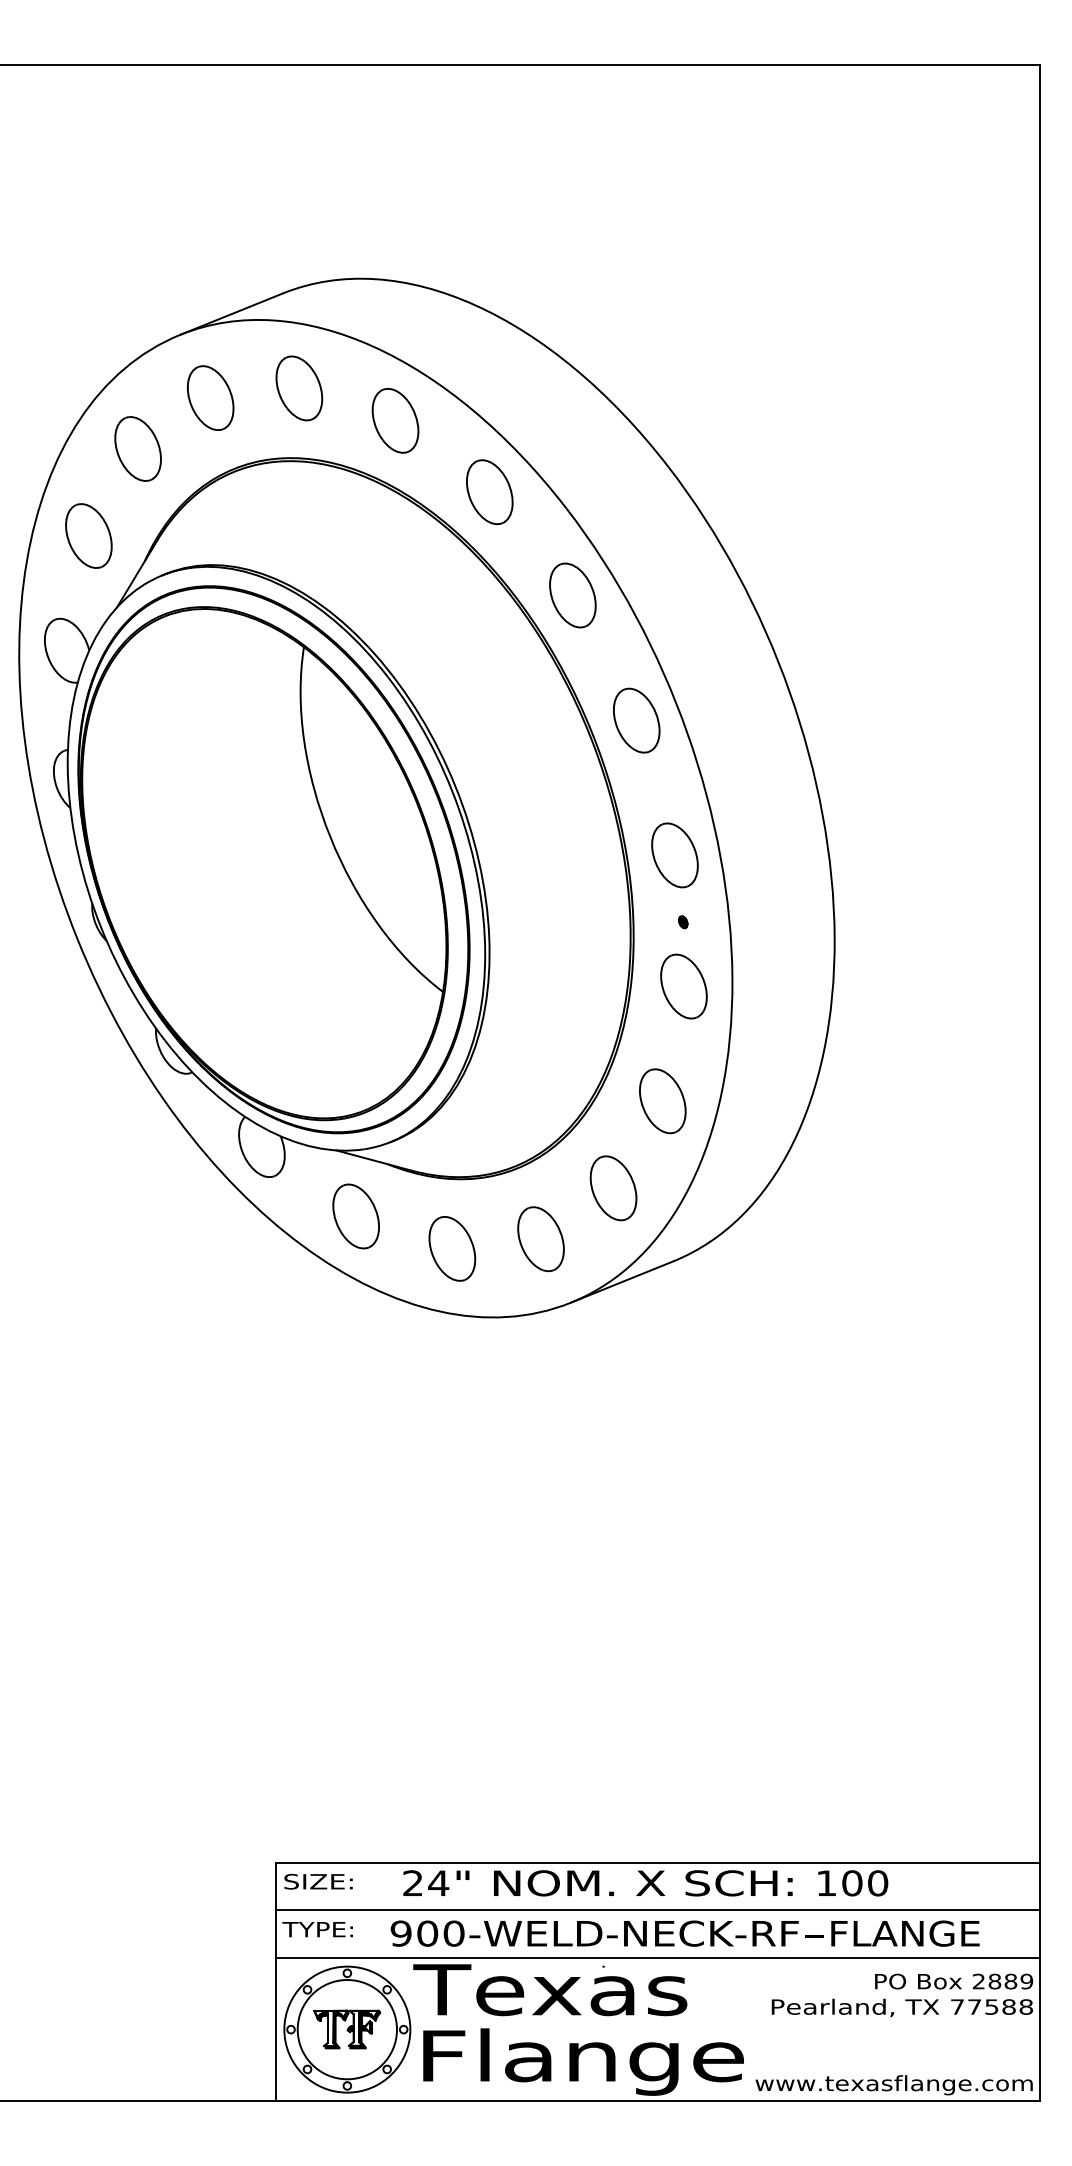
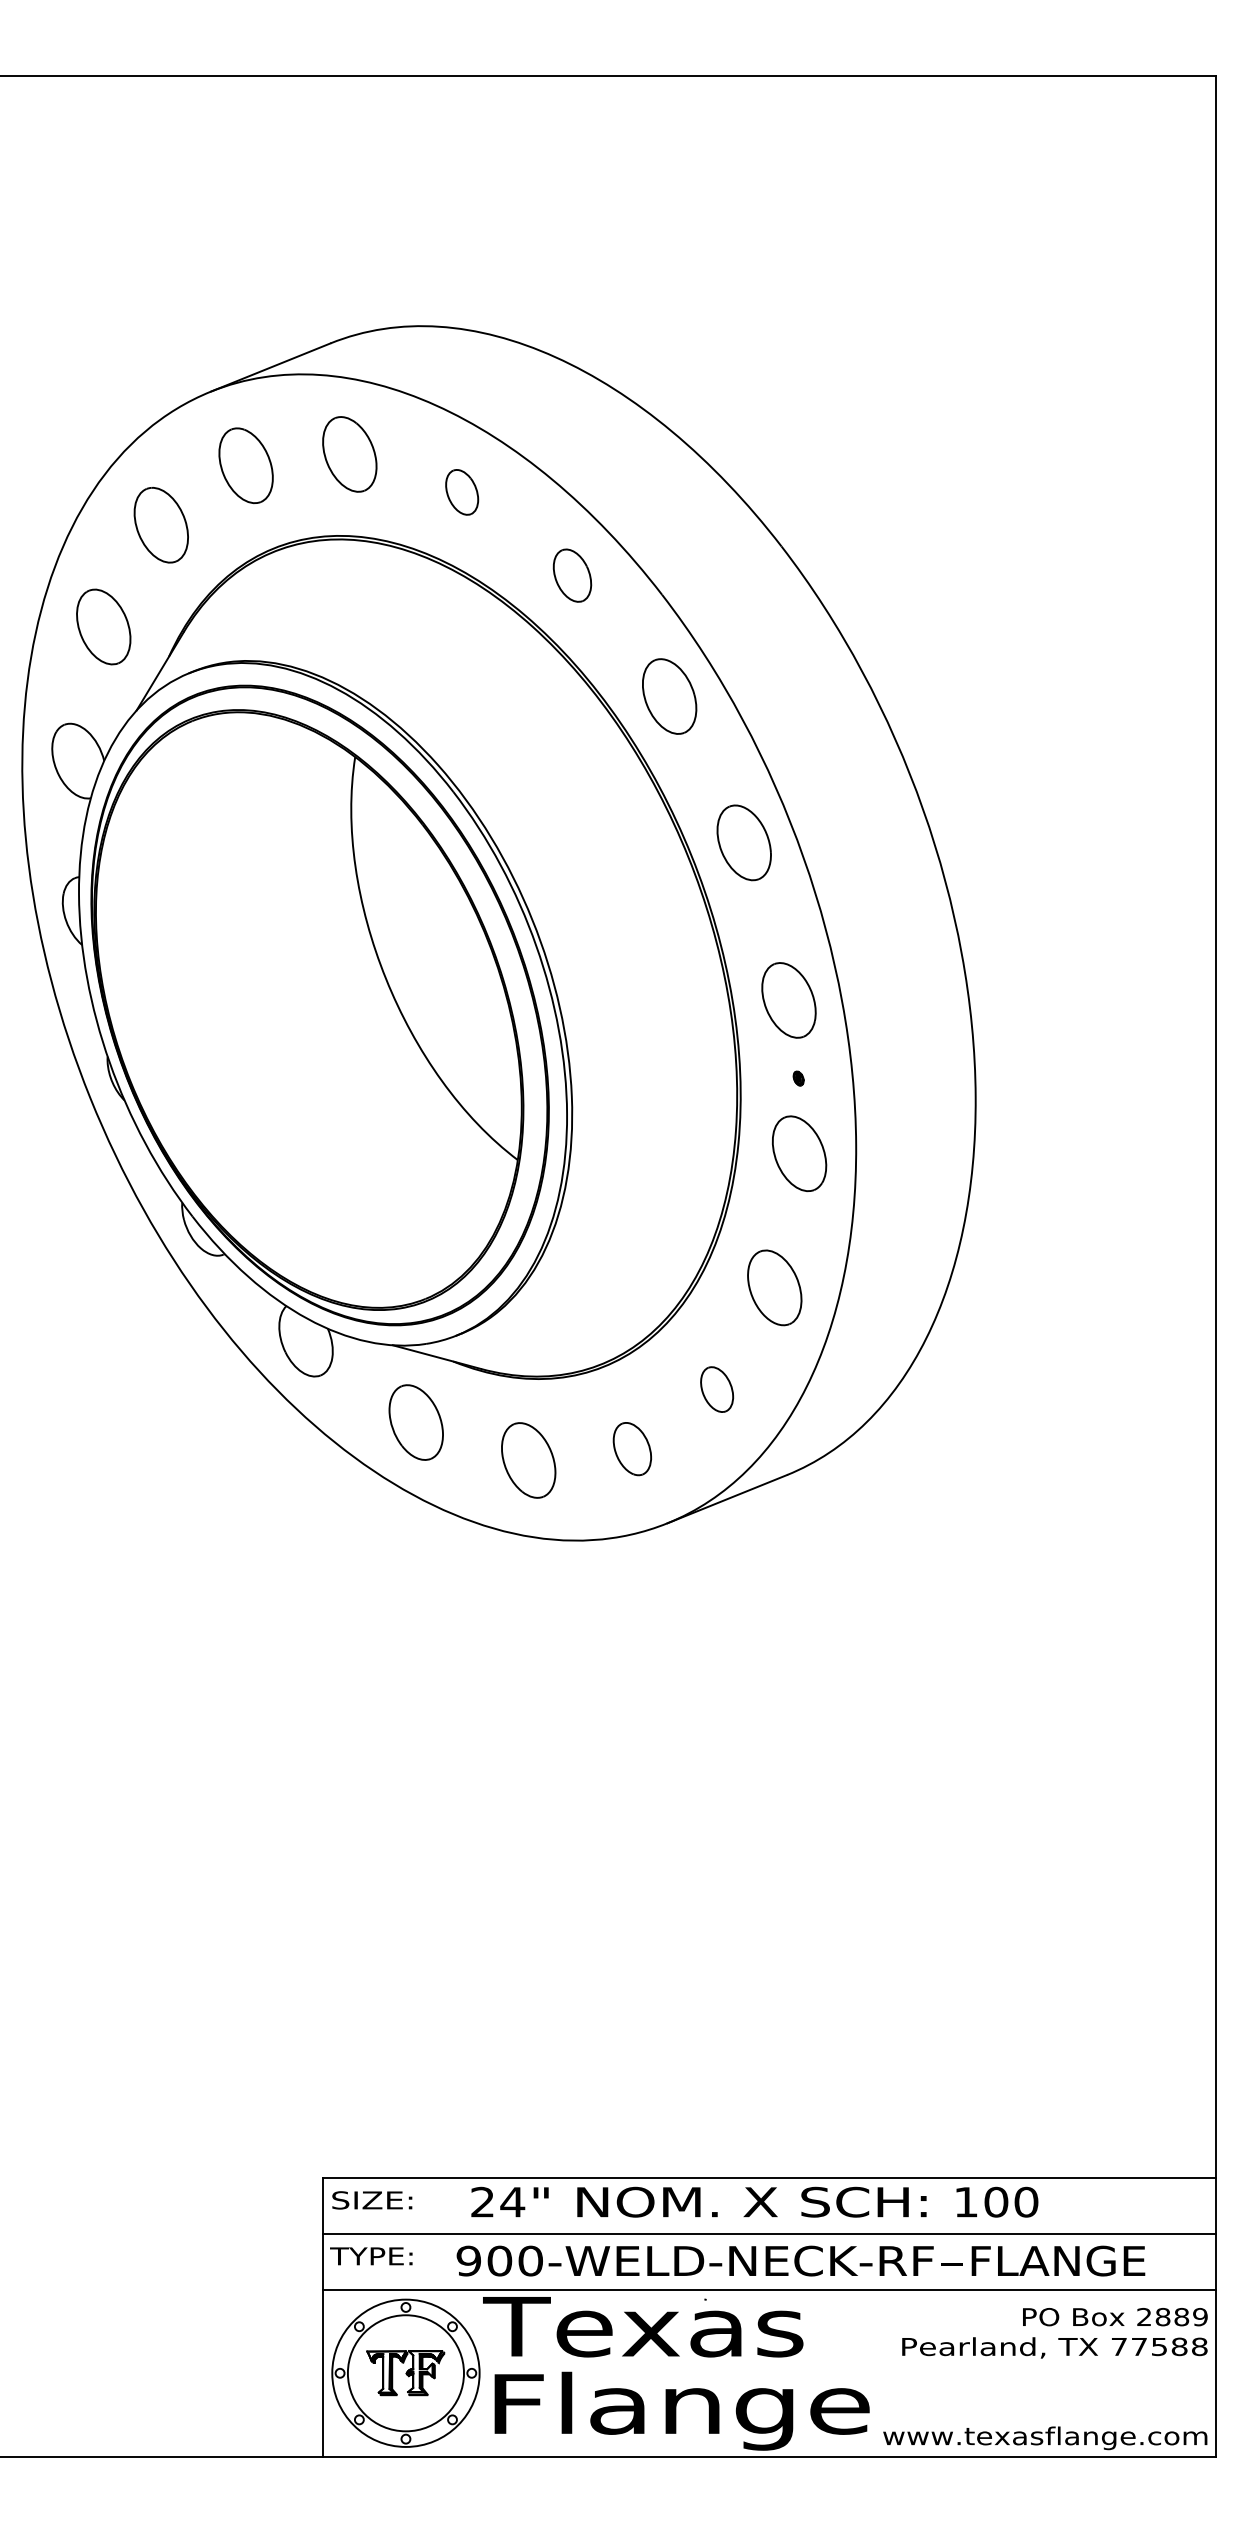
part: (394, 420) -> (461, 492), size x0.6
part: (489, 491) -> (572, 575), size x0.7
part: (612, 1188) -> (716, 1389), size x0.6
part: (541, 1238) -> (632, 1448), size x0.7

